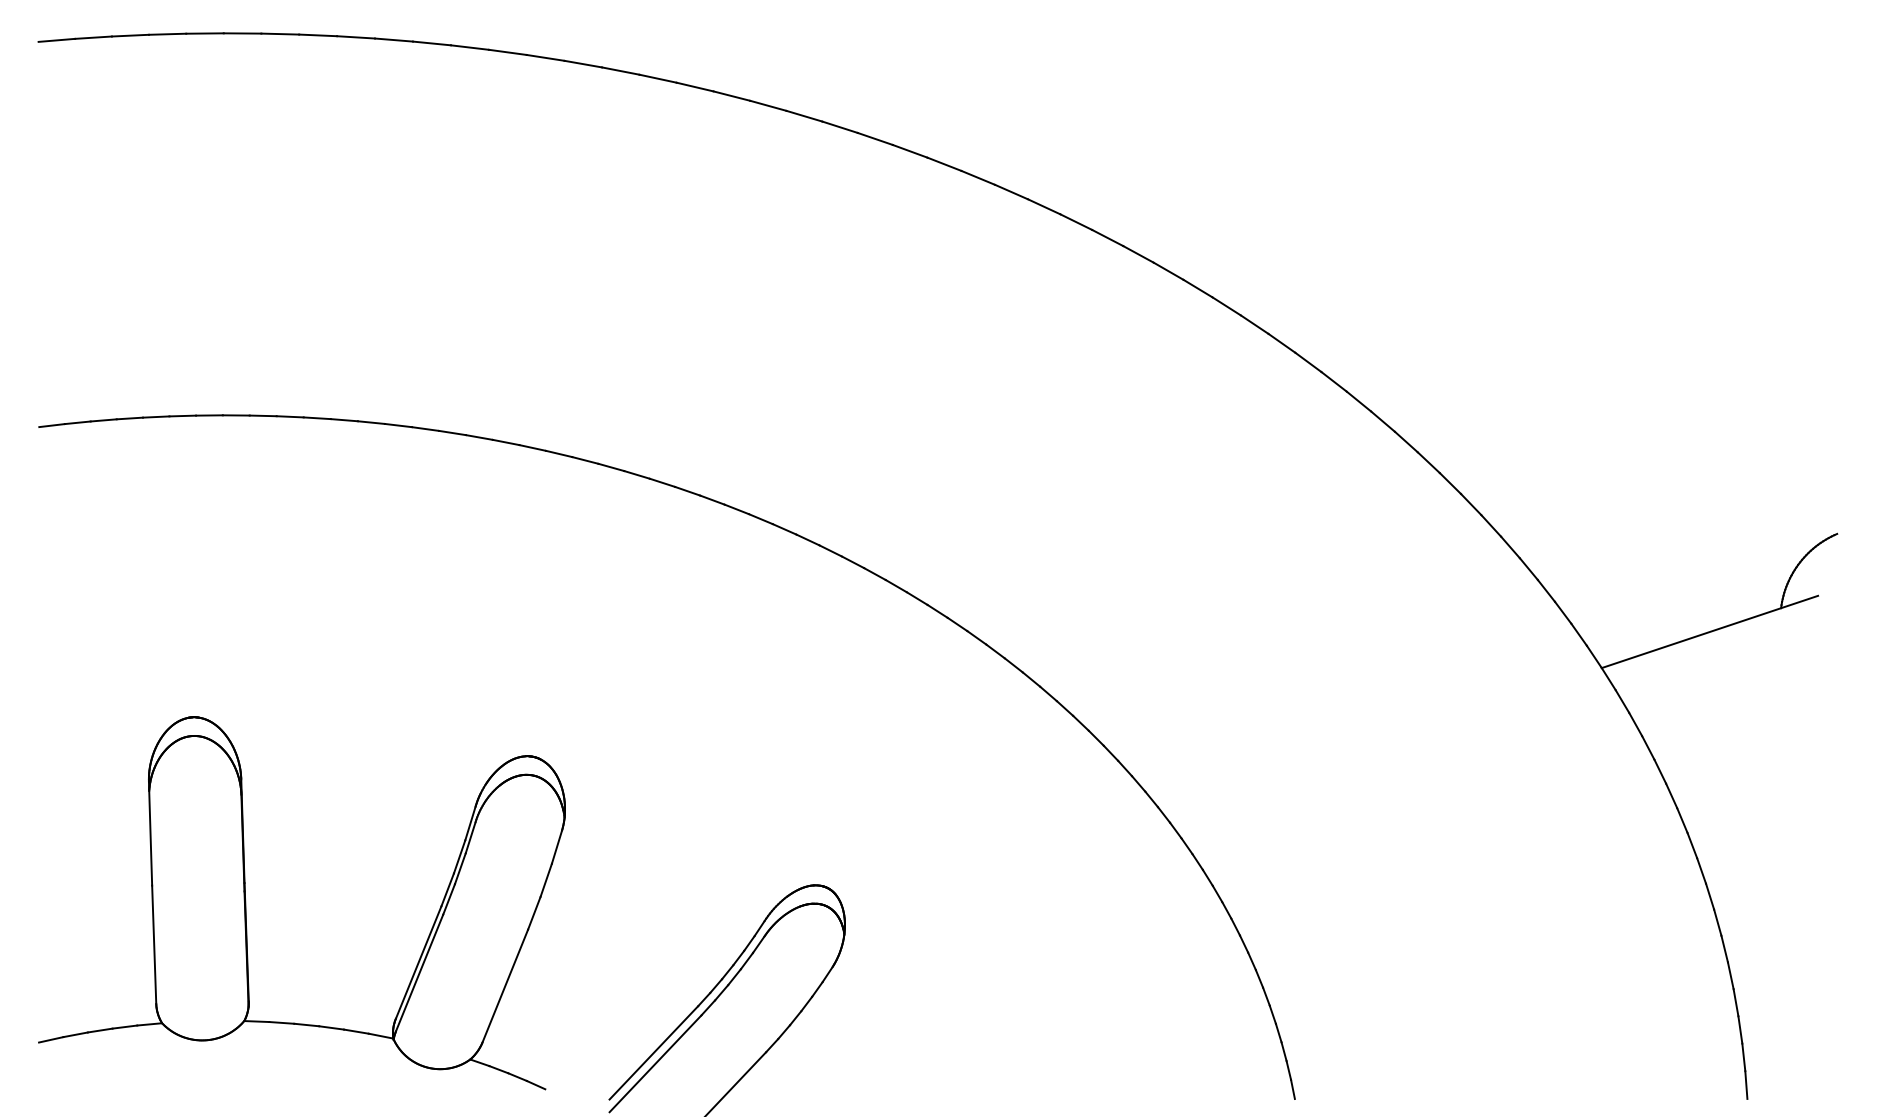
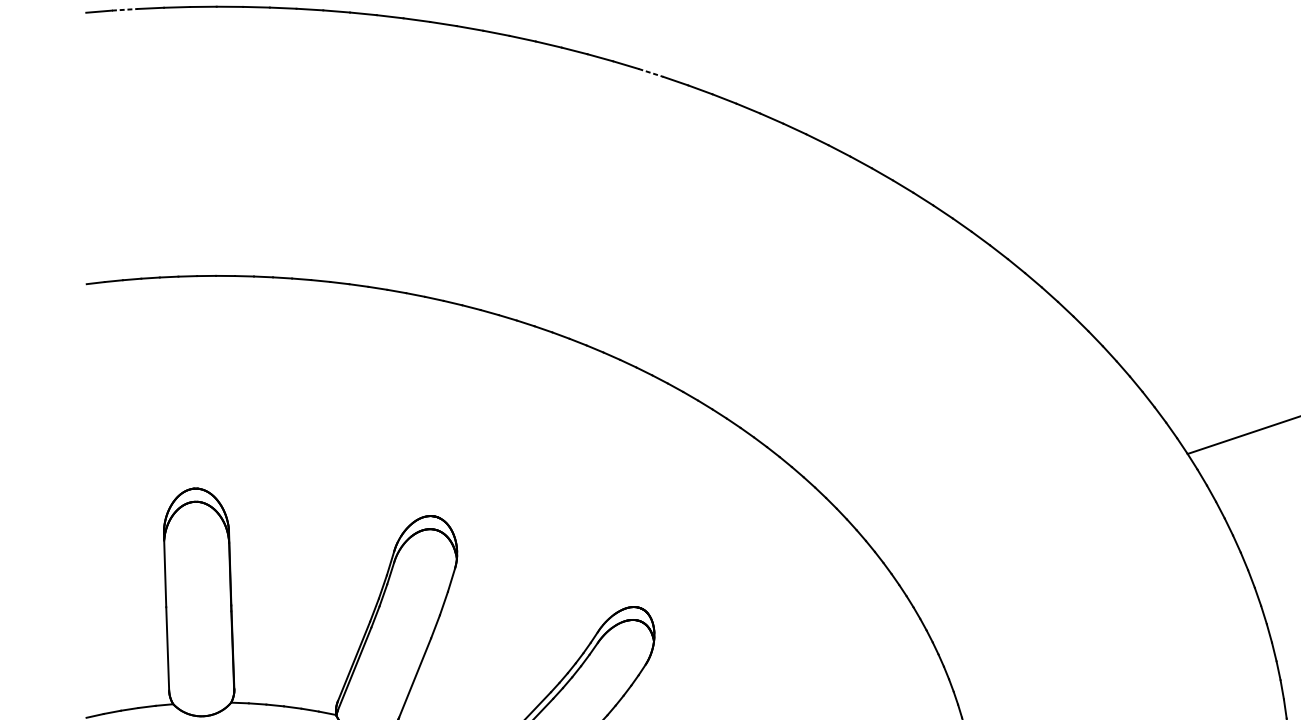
line: (94, 37) -> (125, 9), solid -> dashed
line: (840, 127) -> (651, 73), solid -> dashed

